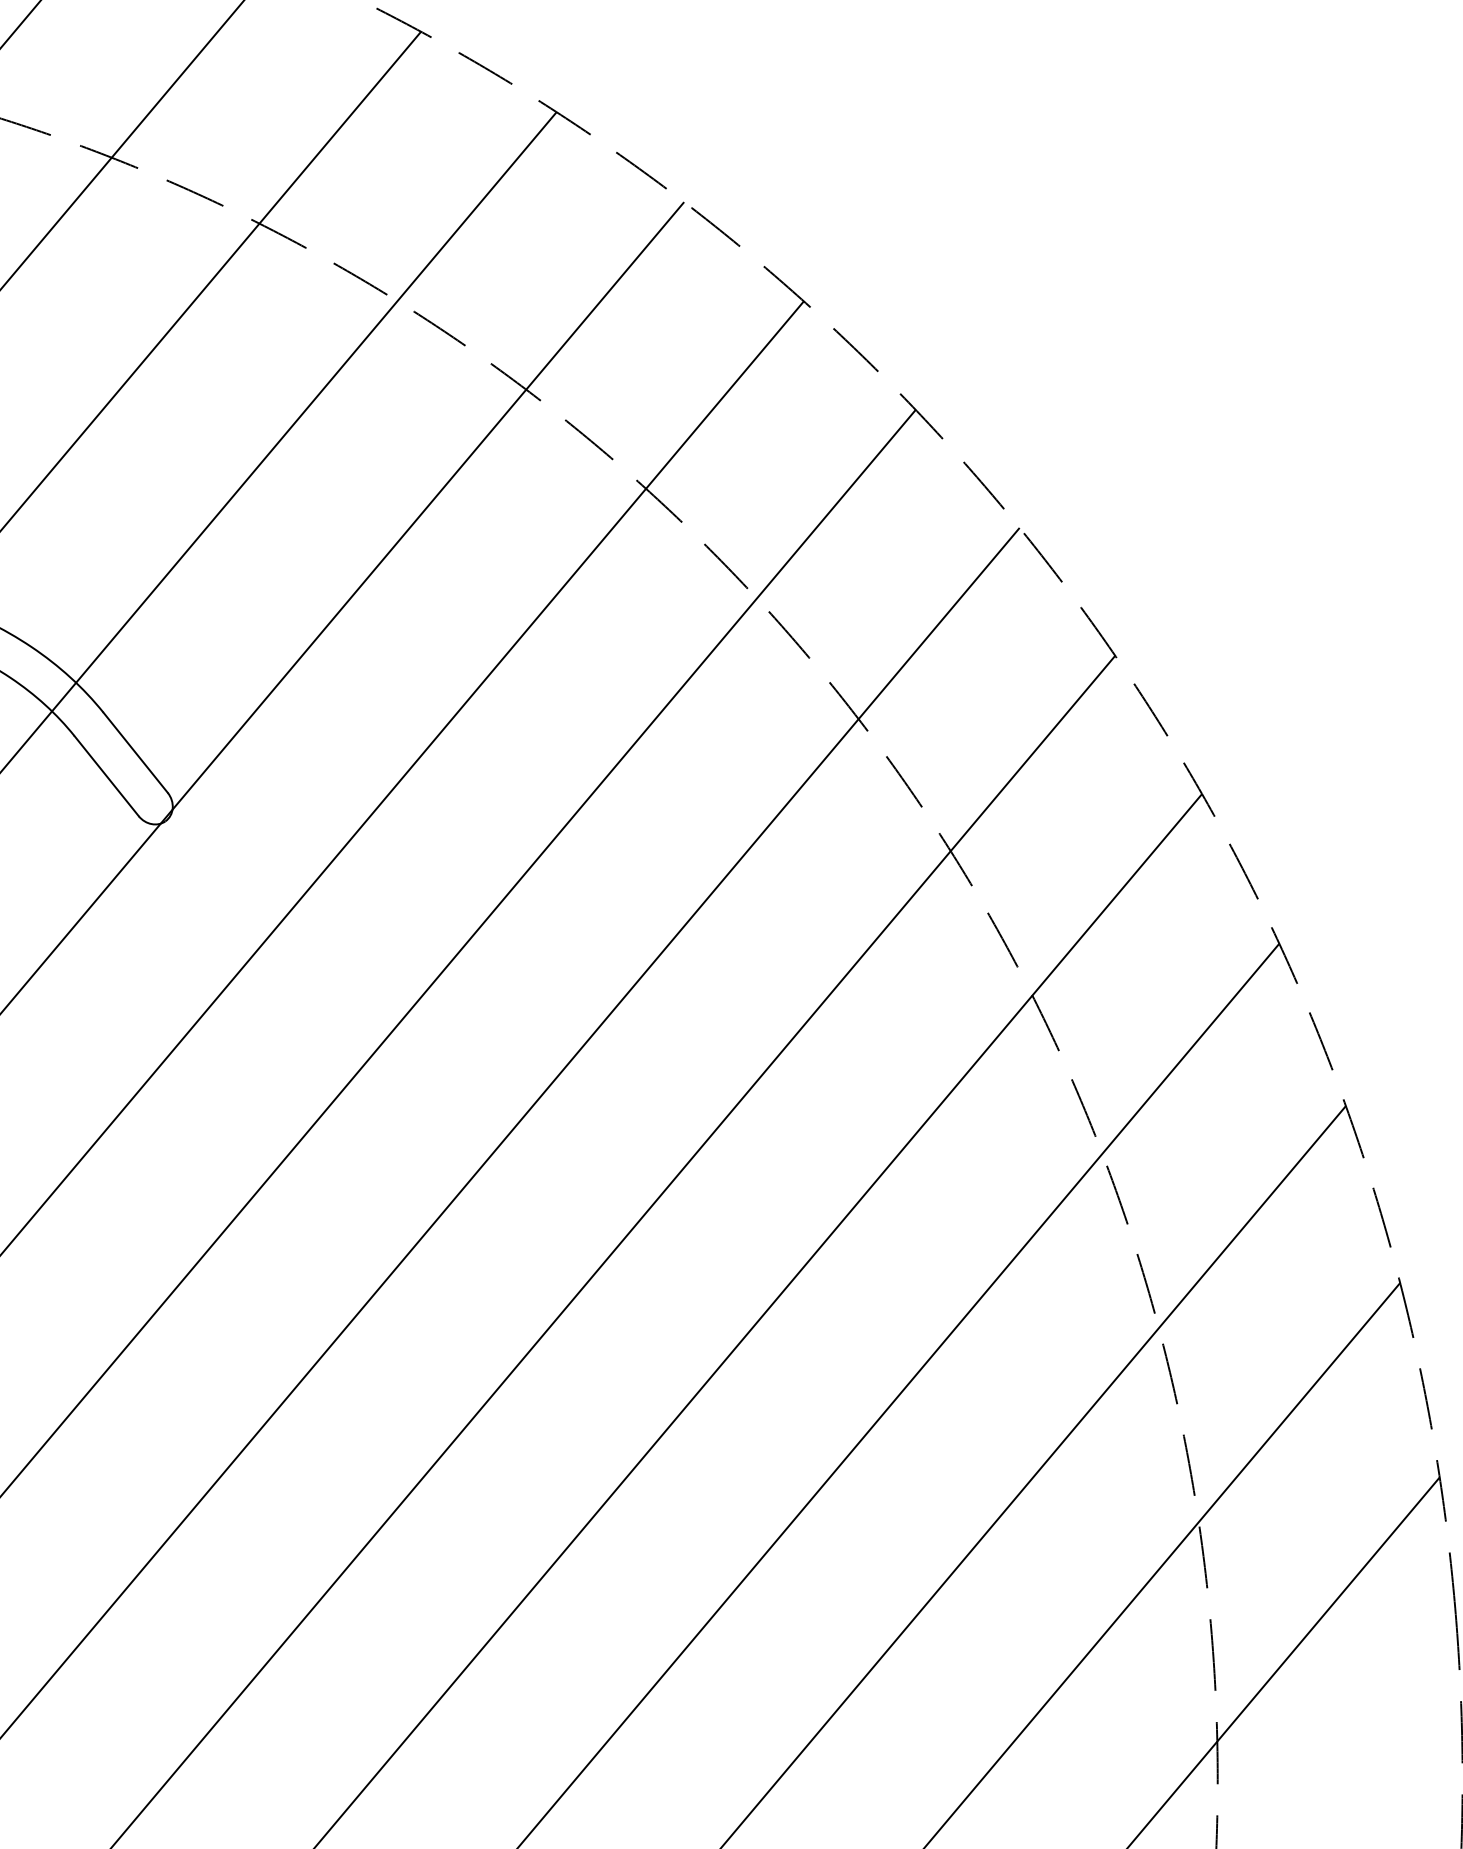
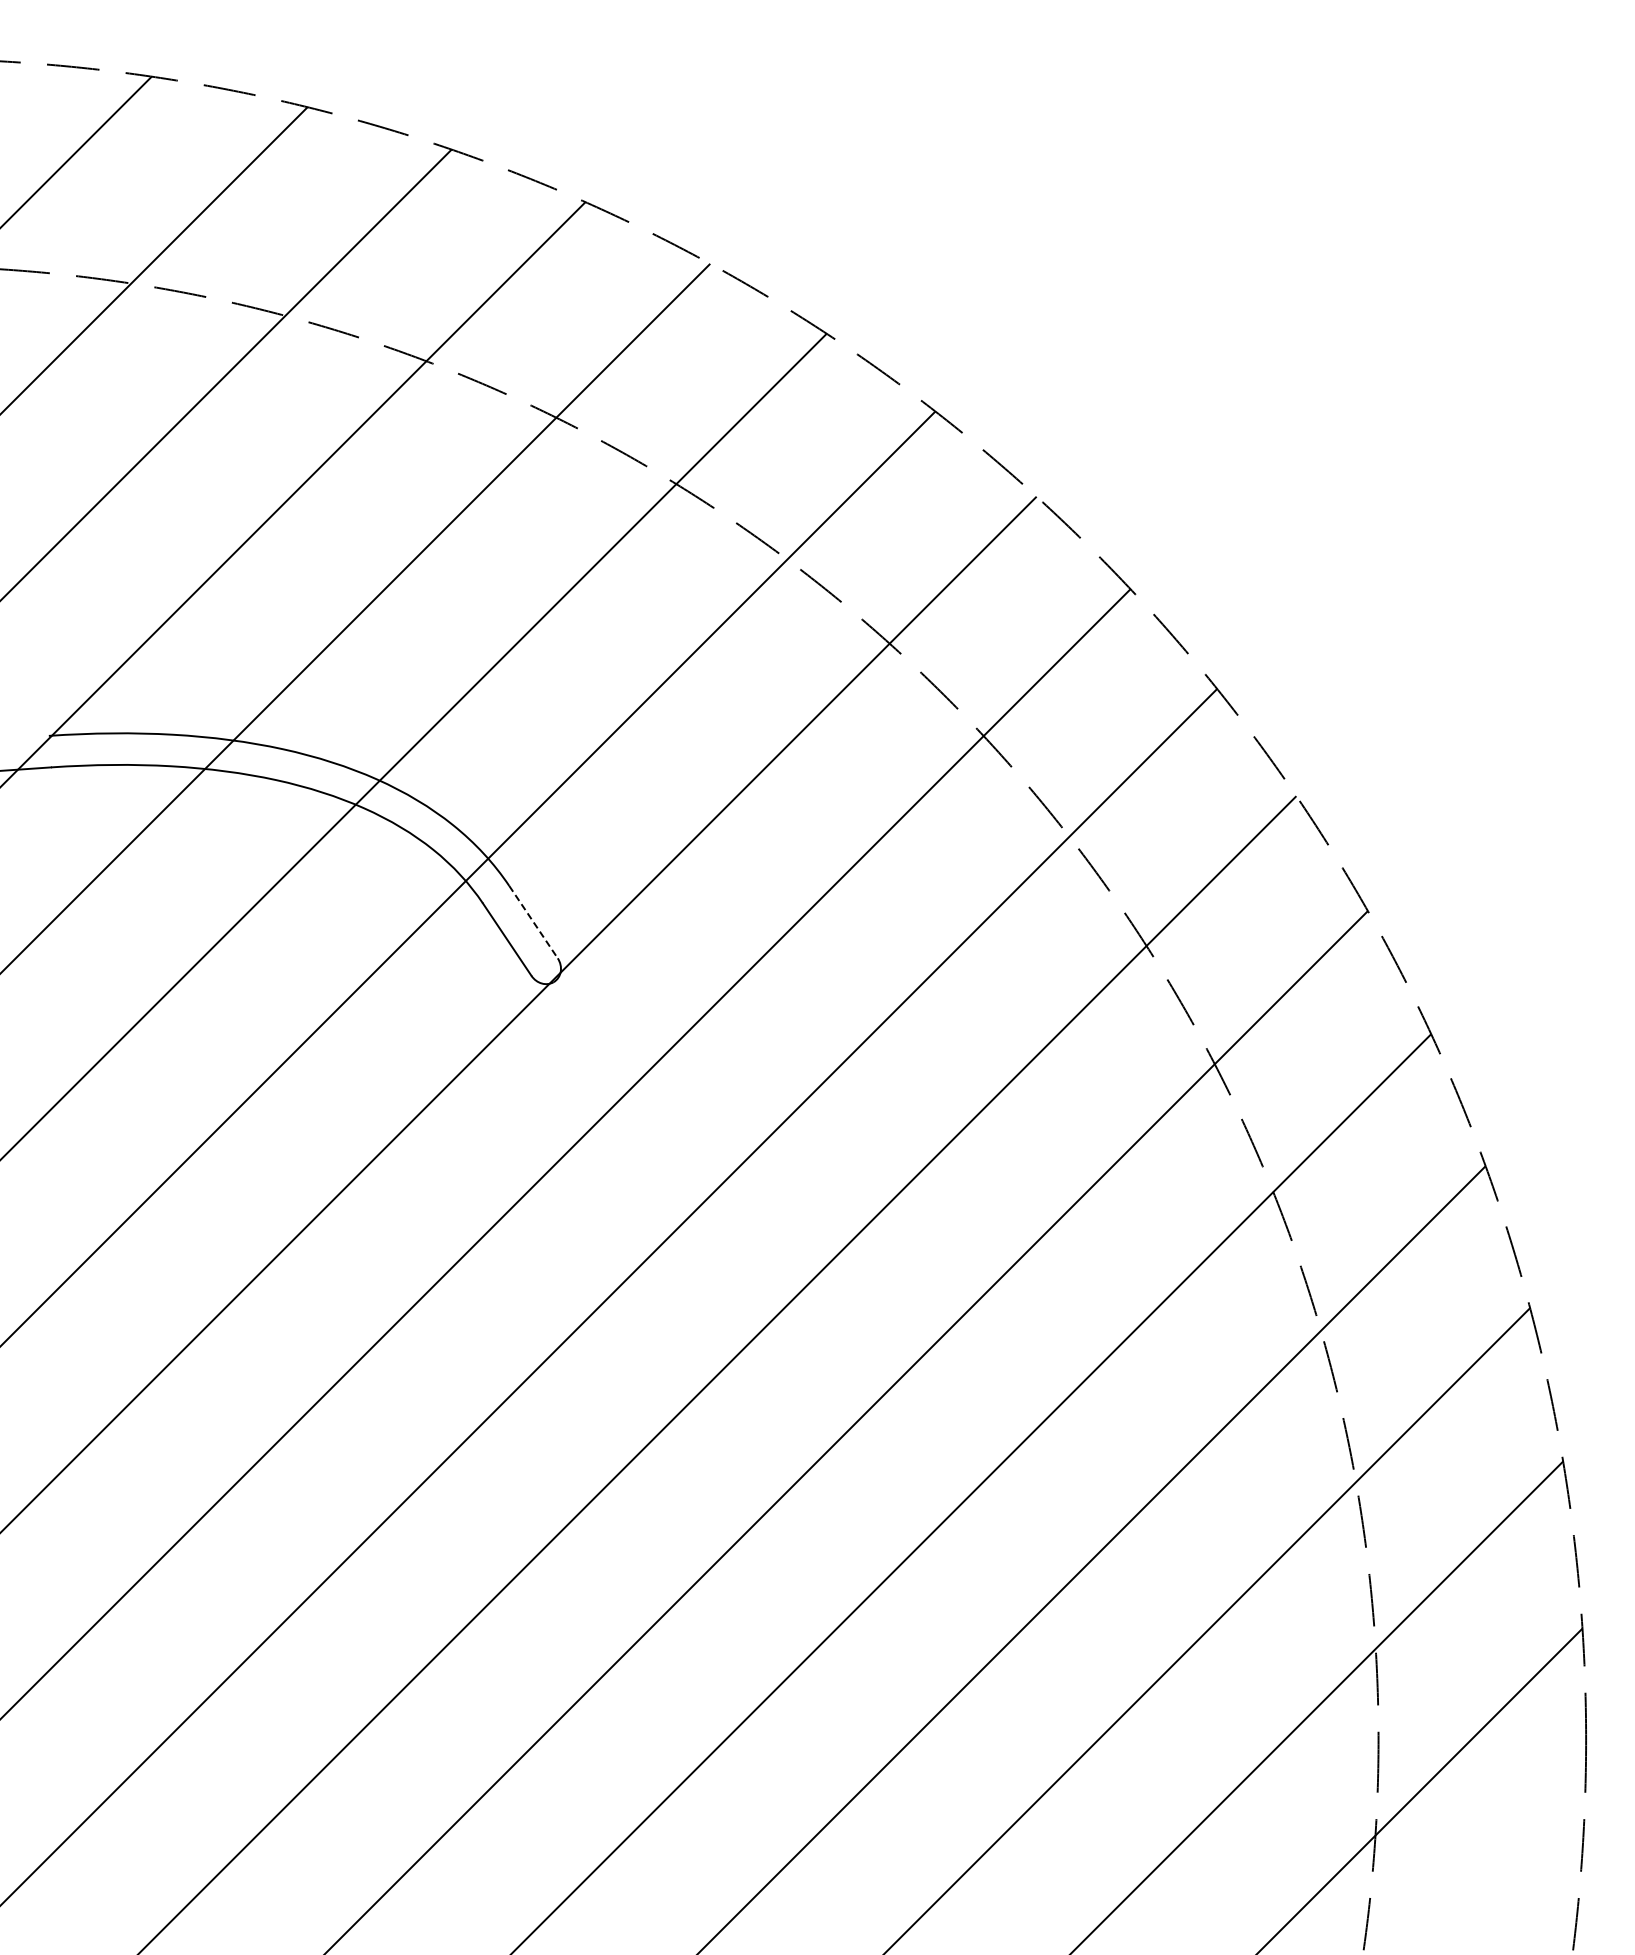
line: (135, 753) -> (533, 922), solid -> dashed

